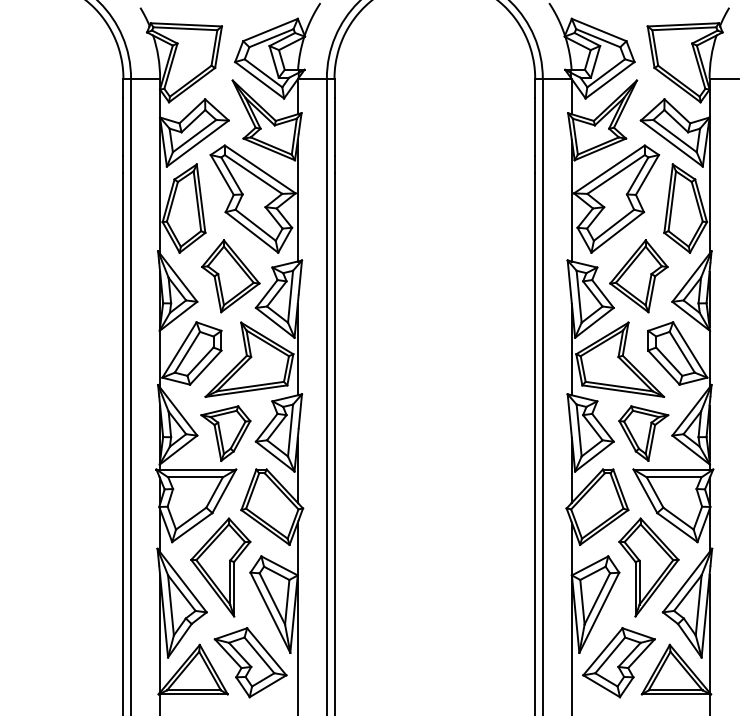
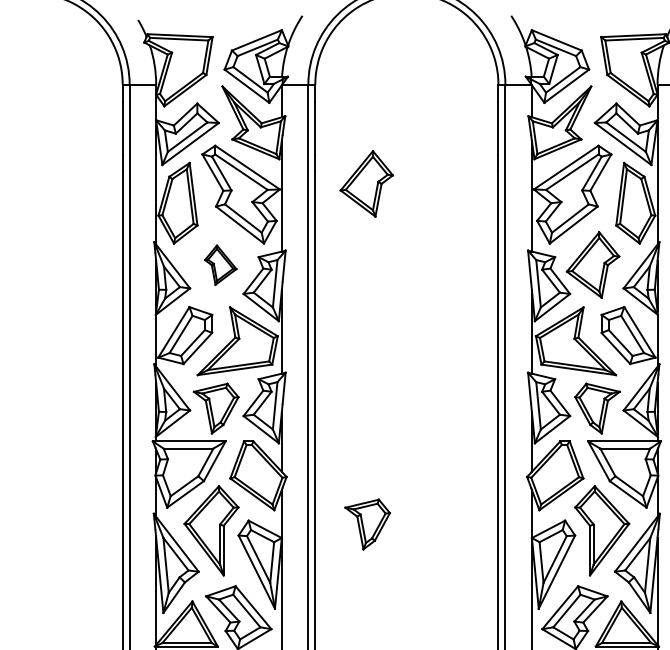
part: (390, 187) -> (366, 184), added
part: (230, 276) -> (220, 265), size x0.6
part: (391, 560) -> (367, 524), added

